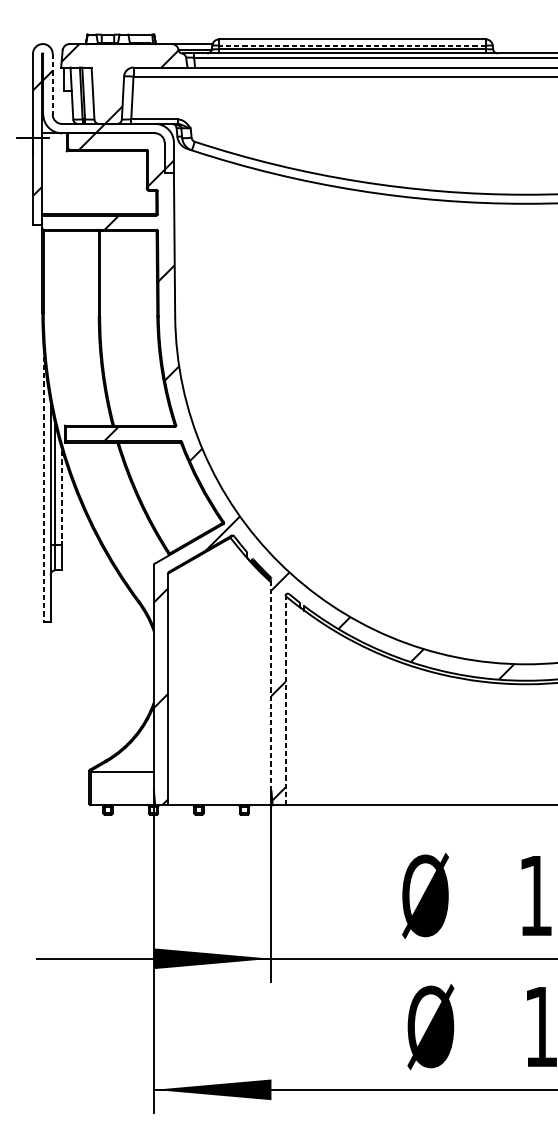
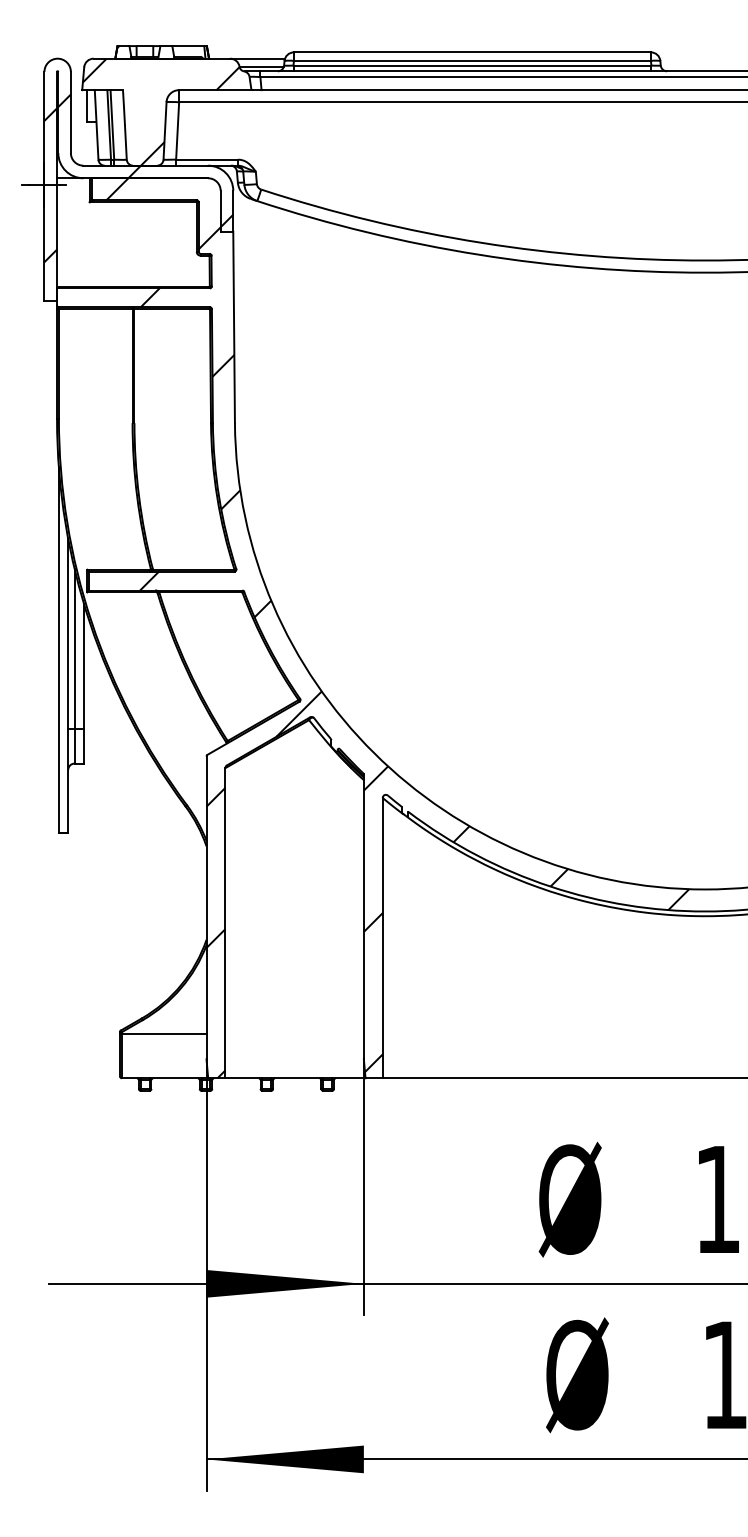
line: (352, 46) -> (472, 61), dashed -> solid
line: (52, 84) -> (70, 112), dashed -> solid
line: (43, 485) -> (58, 650), dashed -> solid
line: (62, 497) -> (83, 666), dashed -> solid
line: (271, 684) -> (363, 916), dashed -> solid
line: (285, 700) -> (382, 937), dashed -> solid

